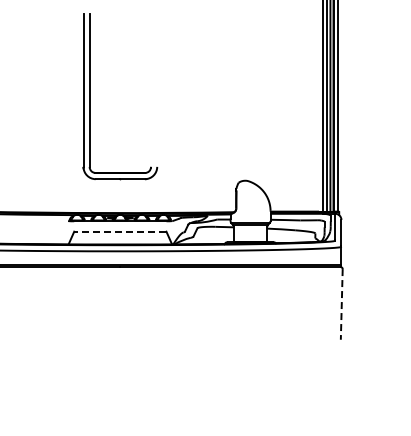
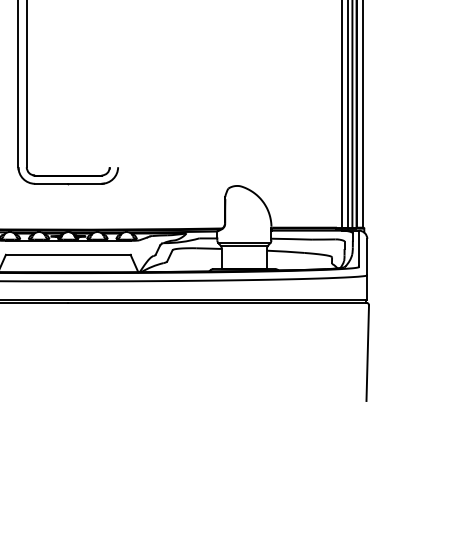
line: (119, 231) -> (67, 254), dashed -> solid
line: (341, 304) -> (367, 353), dashed -> solid

